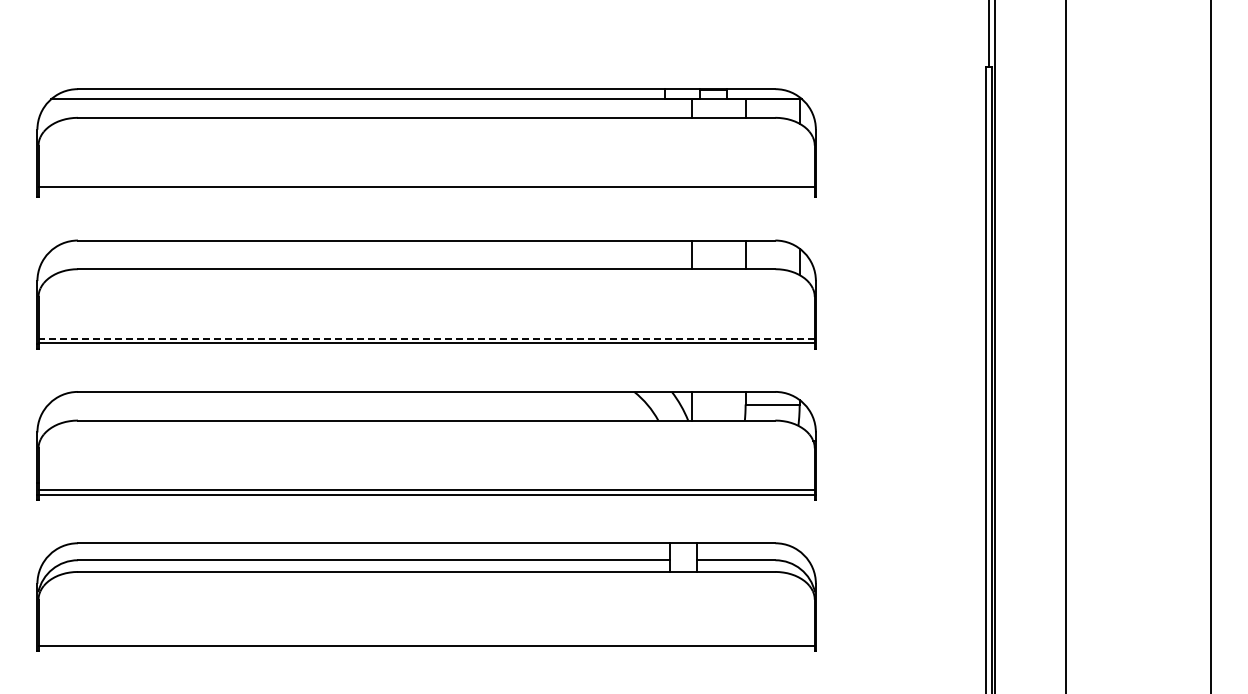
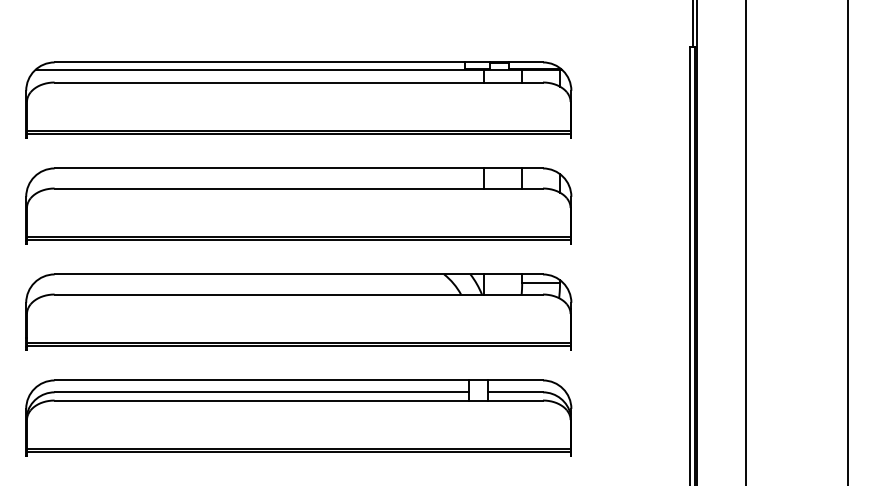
line: (426, 191) -> (298, 134), added
line: (426, 338) -> (298, 237), dashed -> solid
line: (426, 641) -> (298, 449), added

